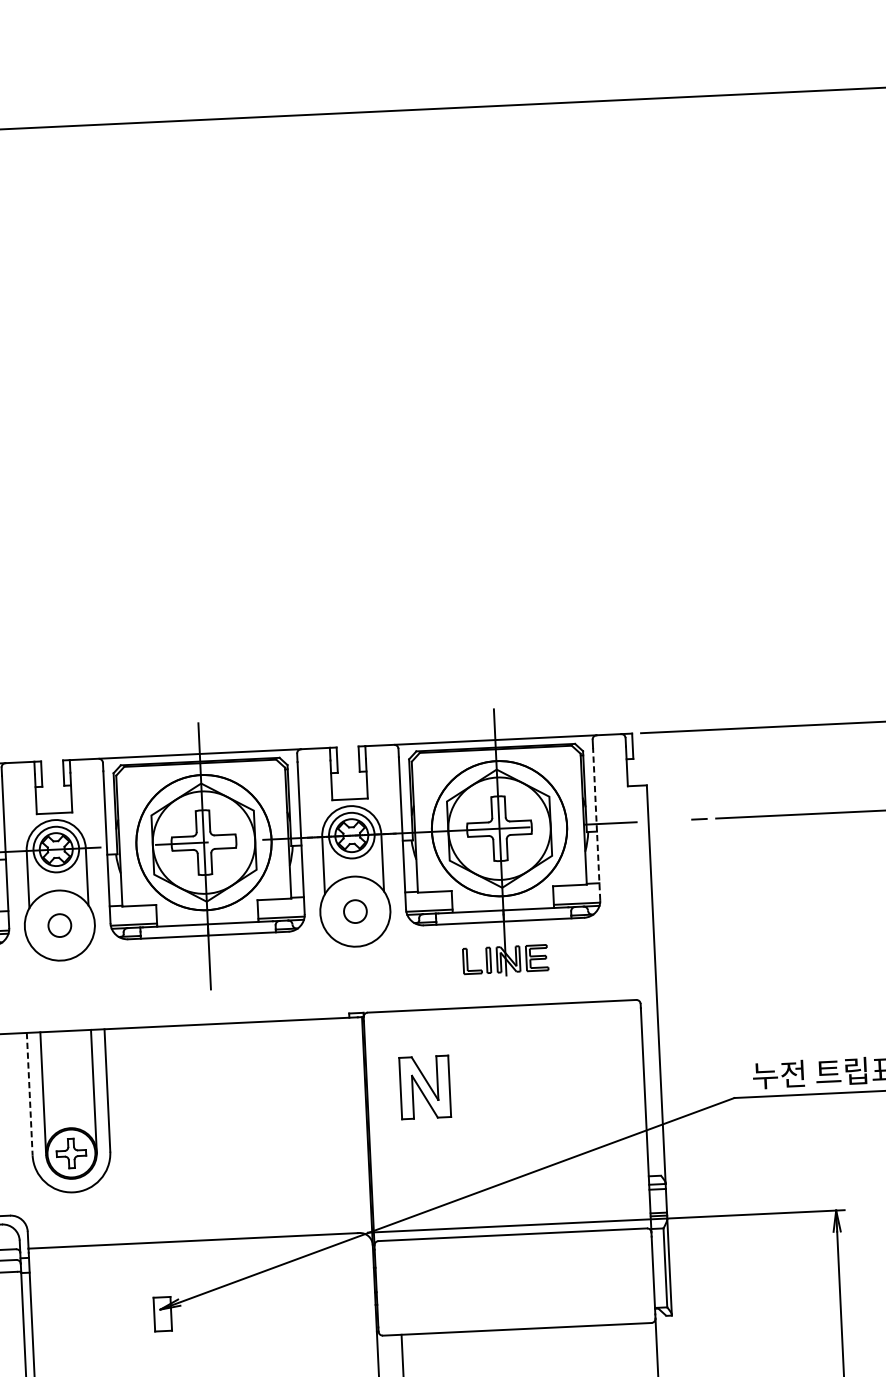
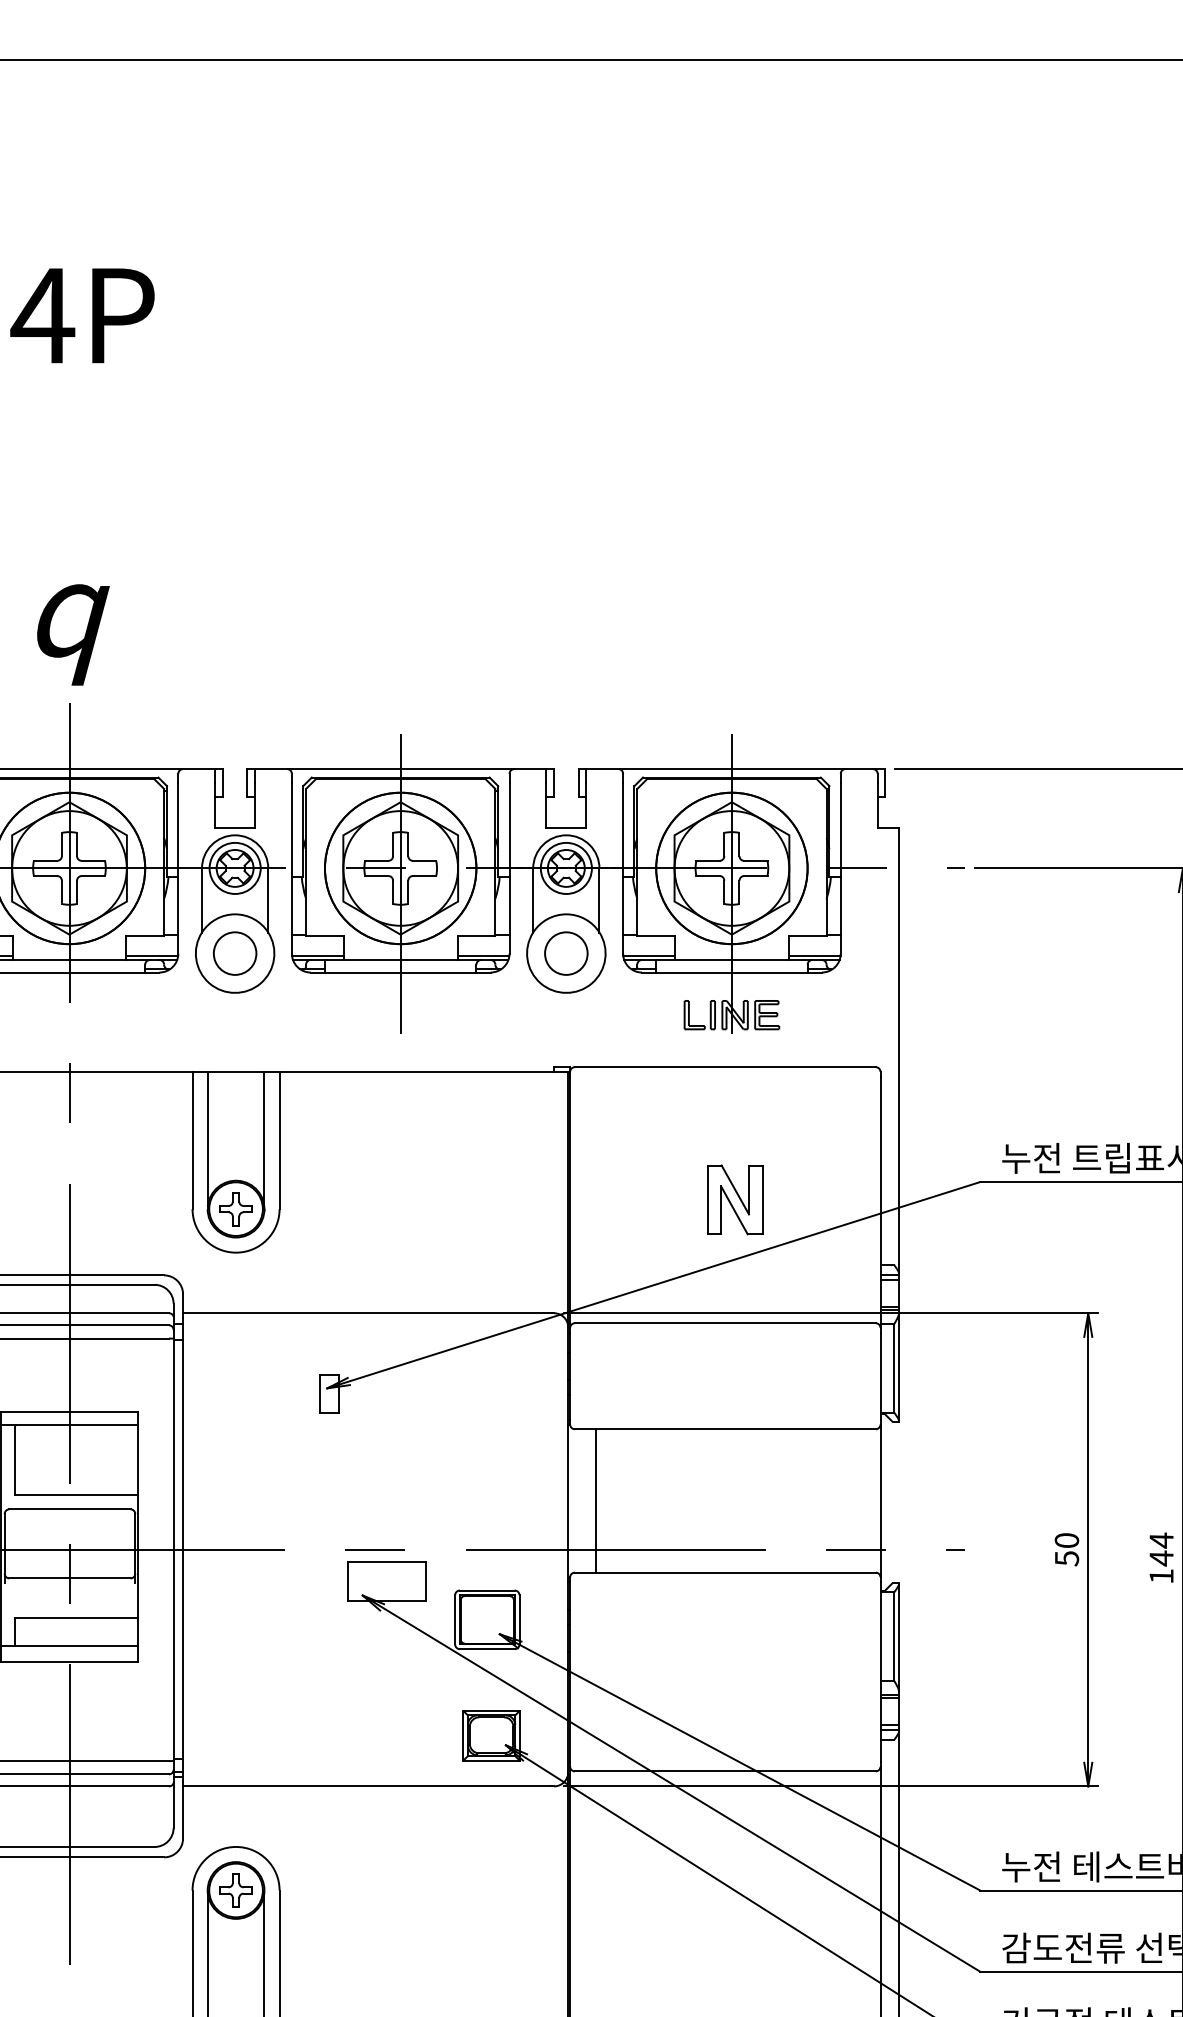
line: (596, 823) -> (840, 867), dashed -> solid
circle: (355, 911) -> (566, 953), size x1.67
circle: (59, 925) -> (234, 953), size x1.67
part: (425, 1087) -> (735, 1199), moved
line: (29, 1094) -> (192, 1140), dashed -> solid

